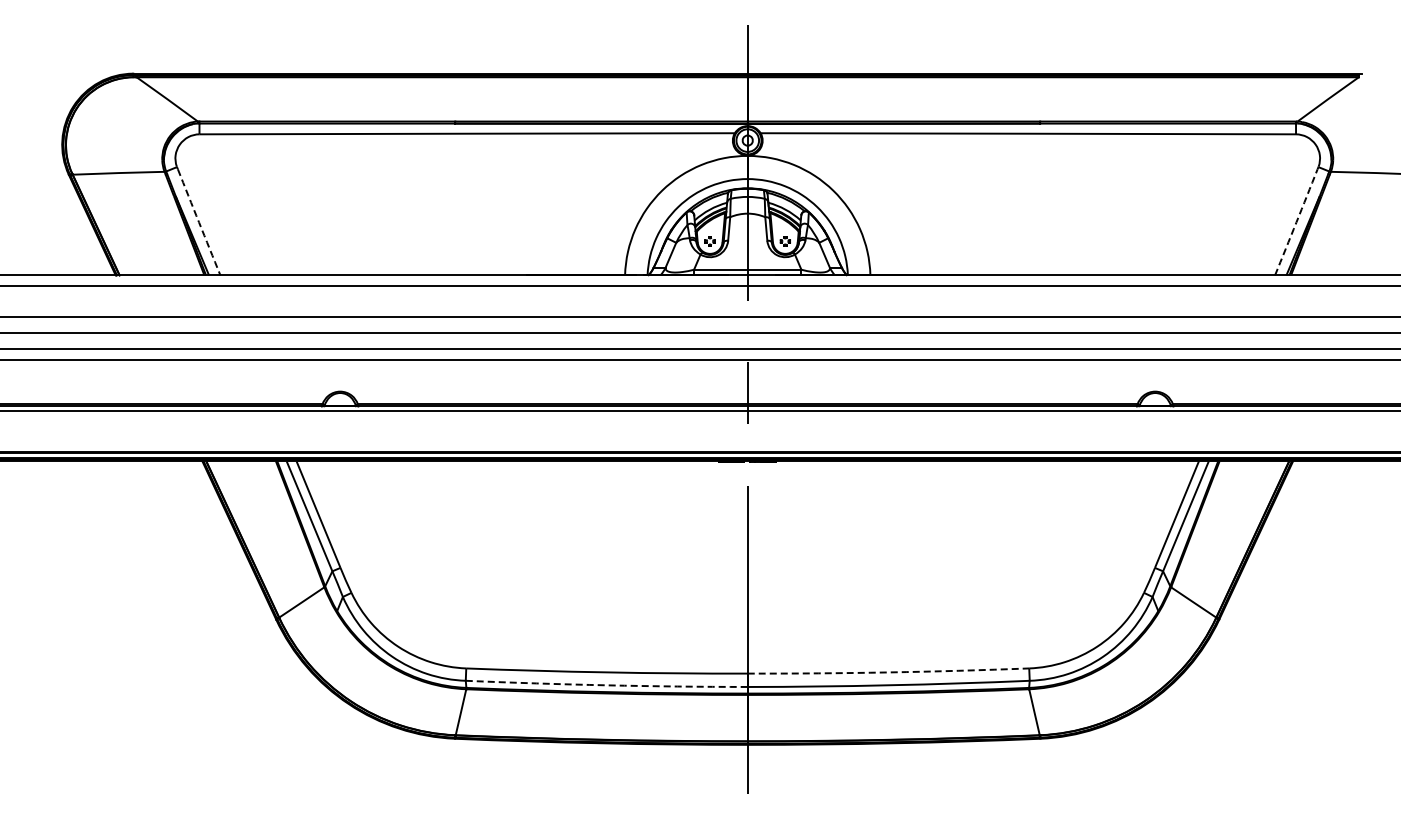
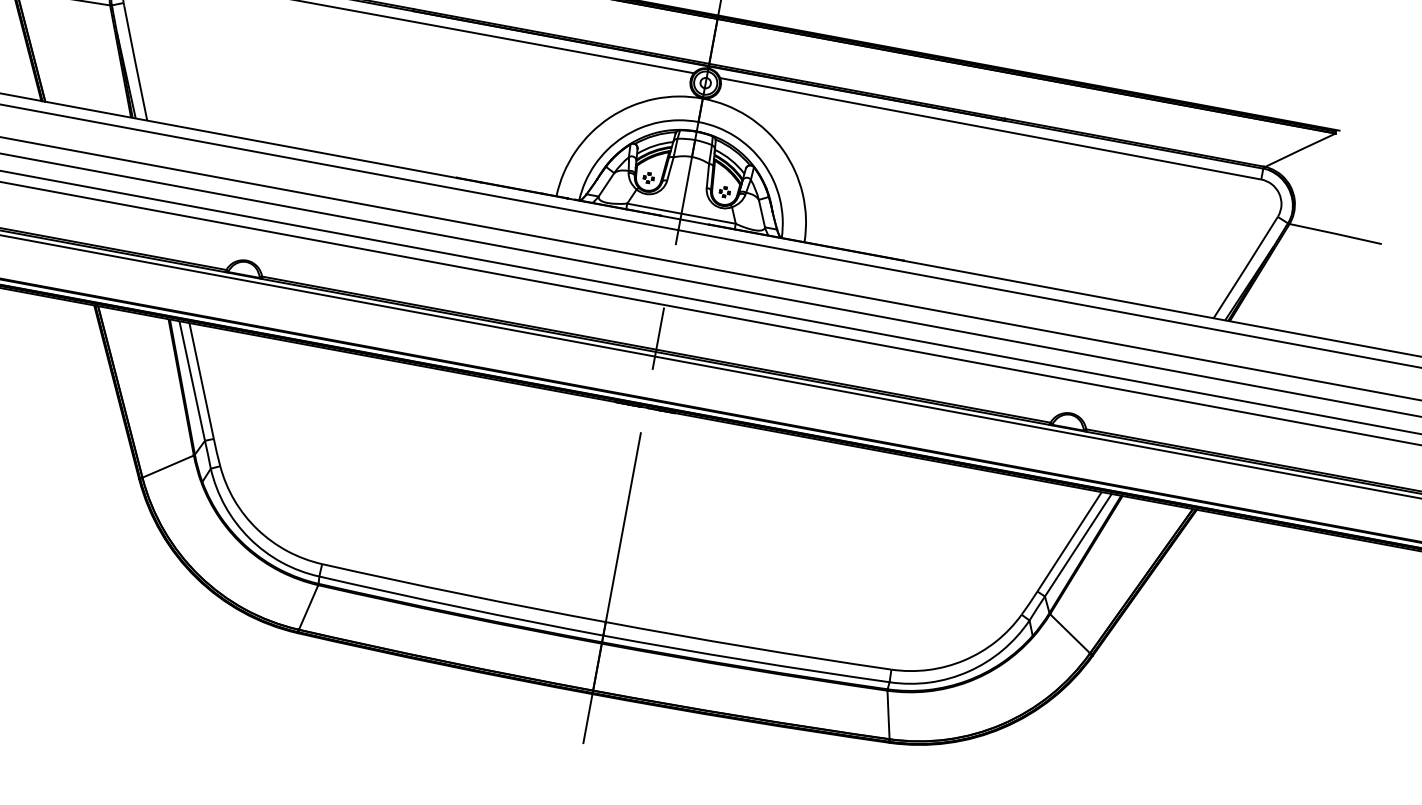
arc: (199, 222) -> (135, 63), dashed -> solid
arc: (1296, 222) -> (1245, 268), dashed -> solid
arc: (888, 672) -> (748, 647), dashed -> solid
arc: (606, 685) -> (460, 607), dashed -> solid

